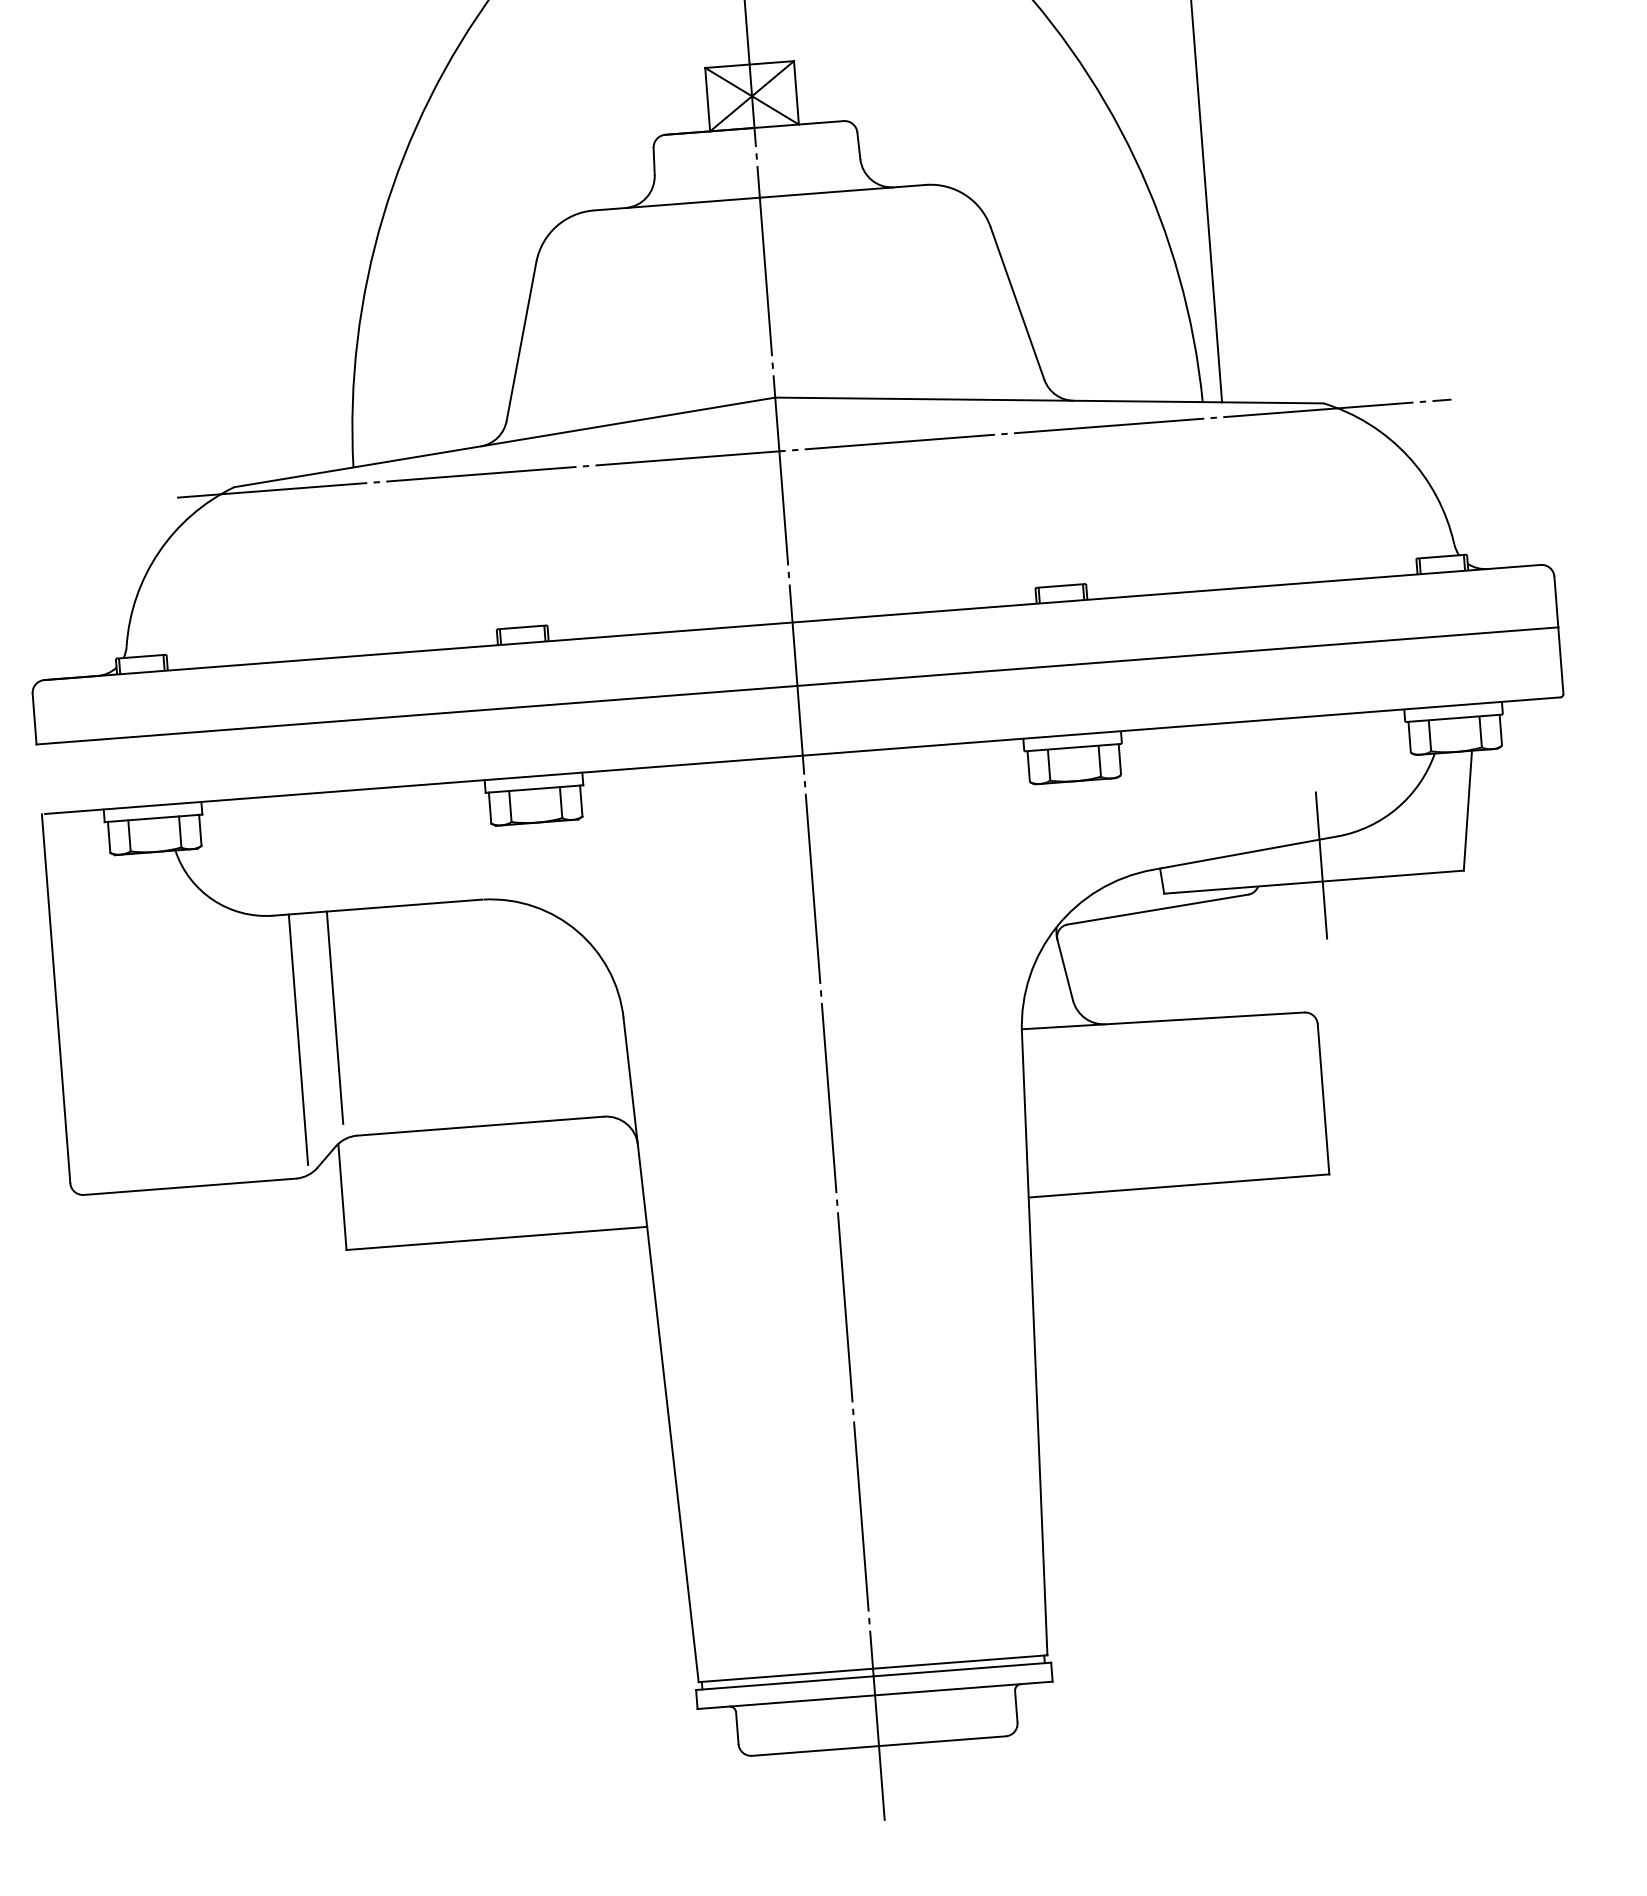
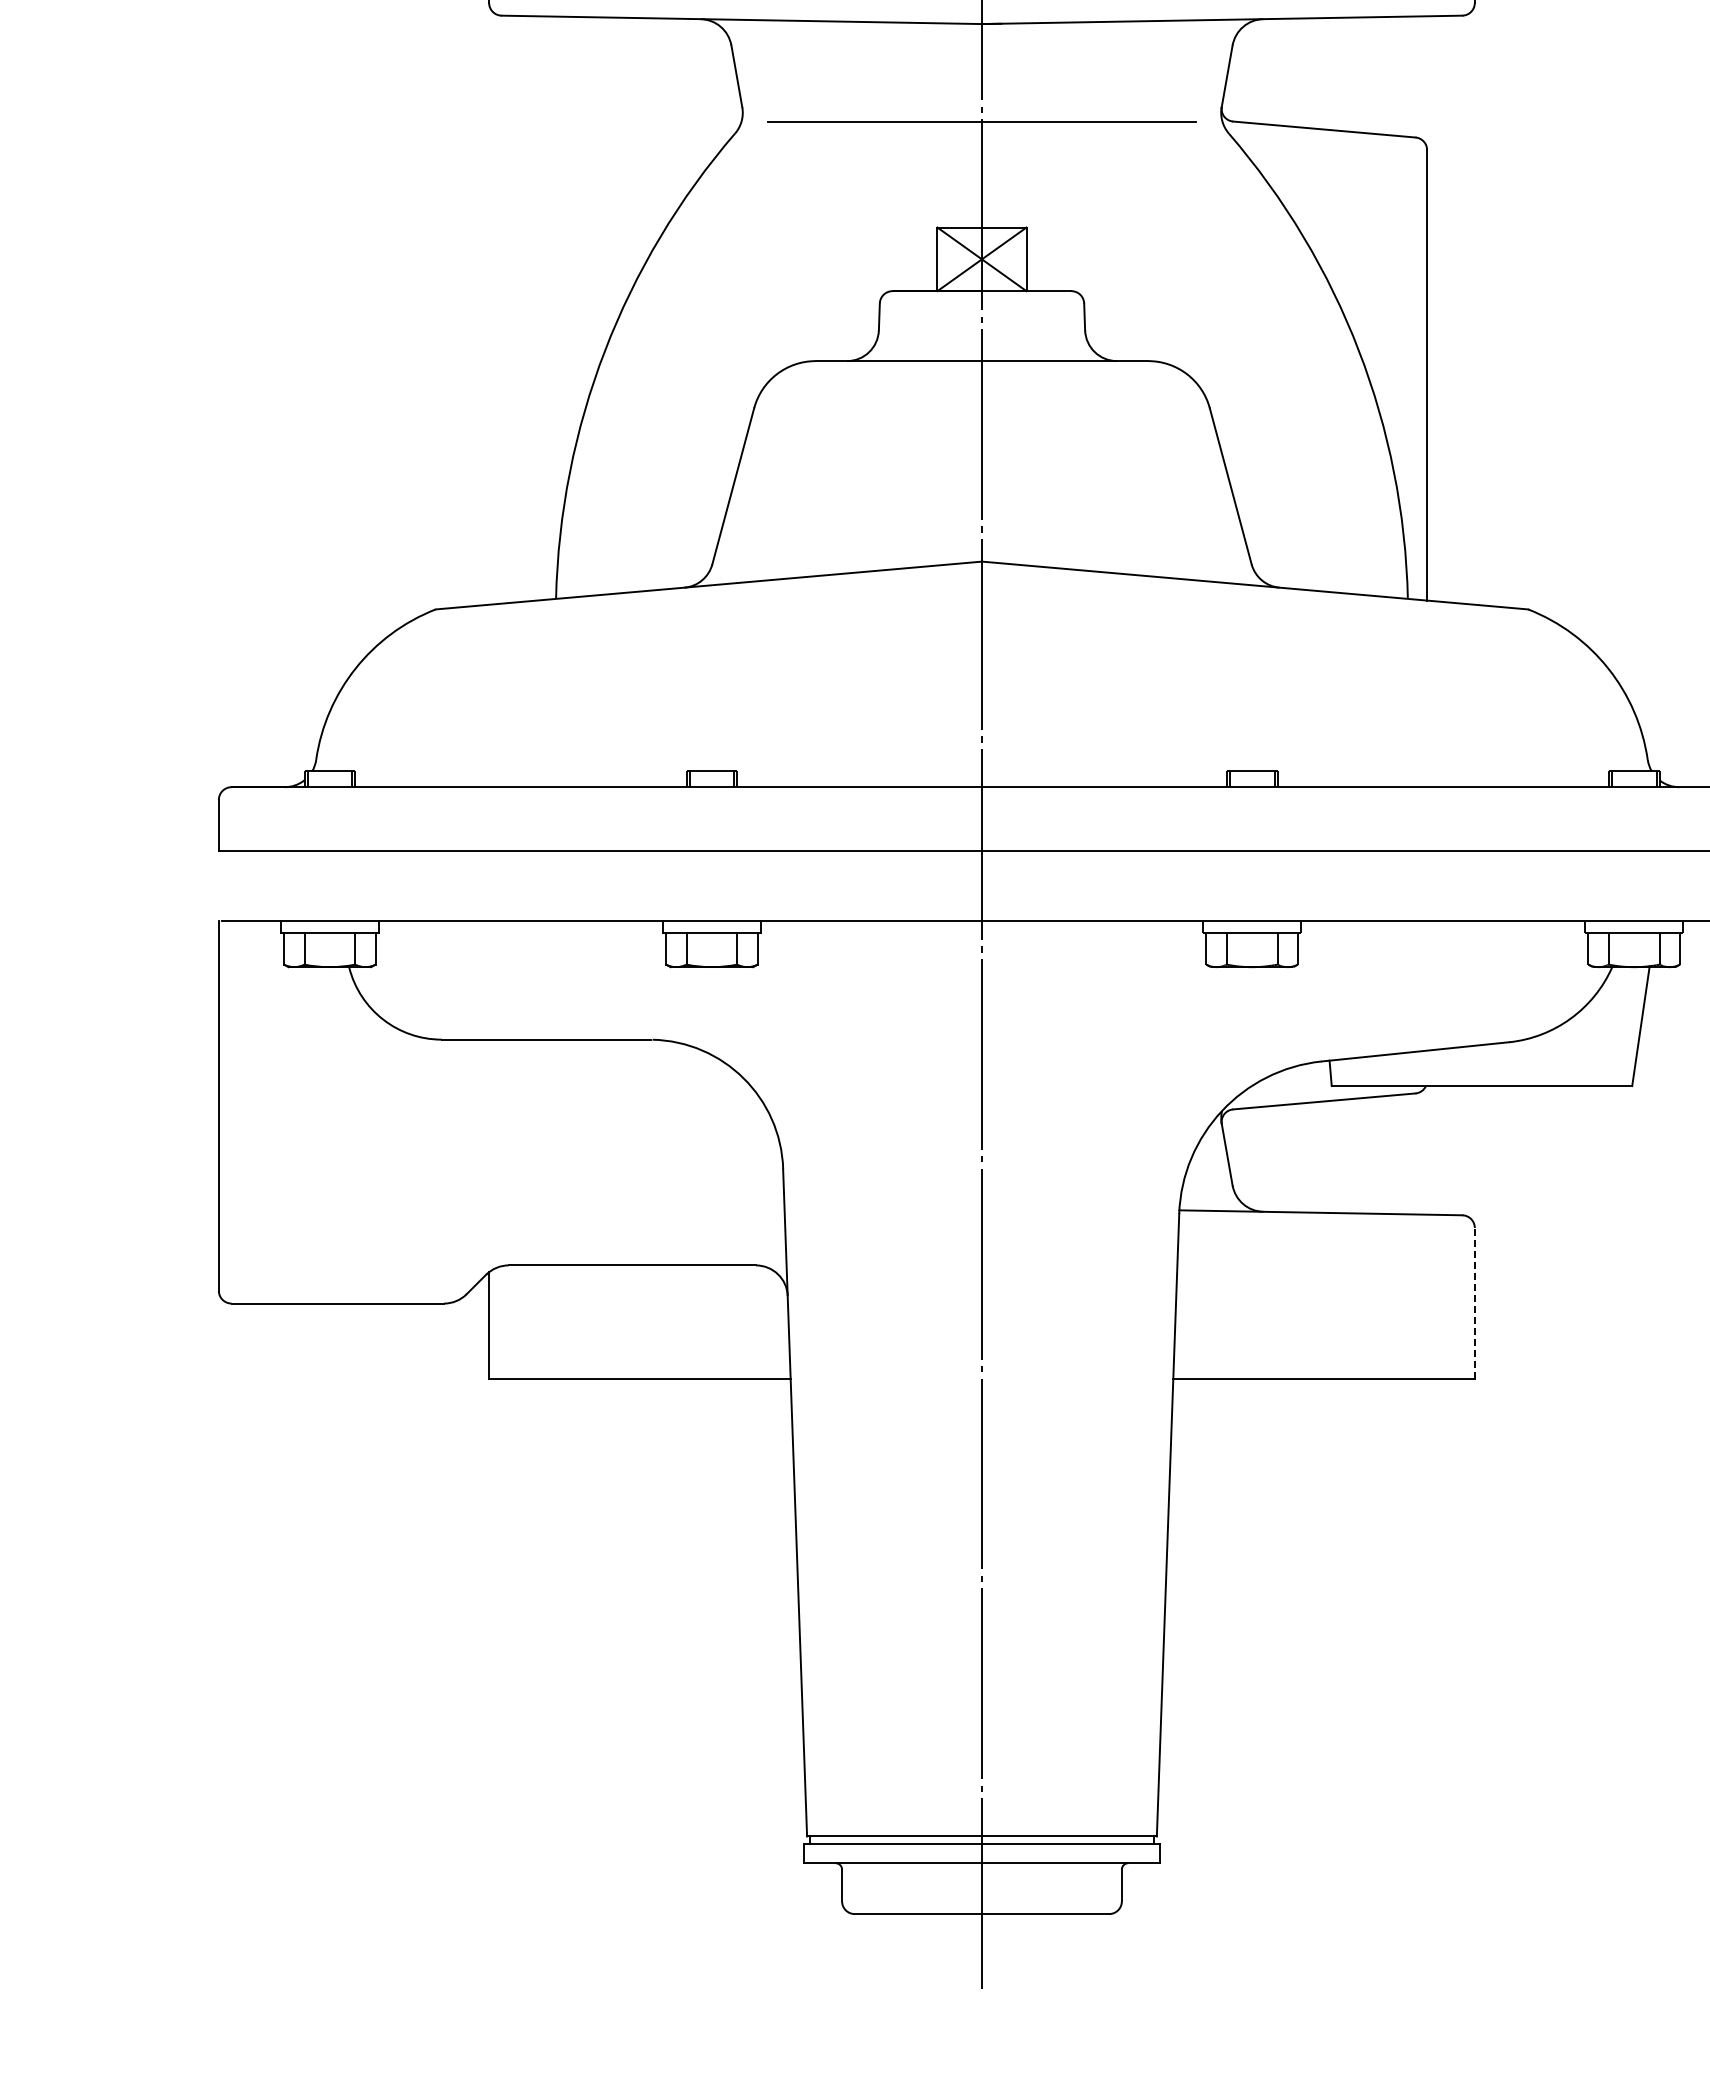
line: (813, 448) -> (1016, 615), removed
line: (1321, 864) -> (1490, 1069), removed
line: (335, 1017) -> (495, 1145), removed
line: (298, 1038) -> (457, 1164), removed
line: (1323, 1098) -> (1474, 1302), solid -> dashed

